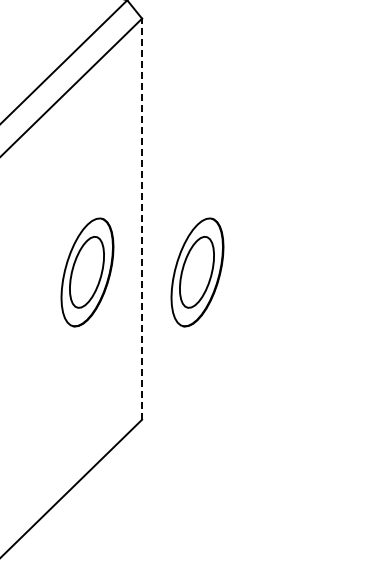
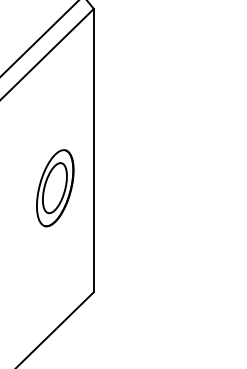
line: (142, 219) -> (94, 150), dashed -> solid
part: (197, 272) -> (132, 188), removed

